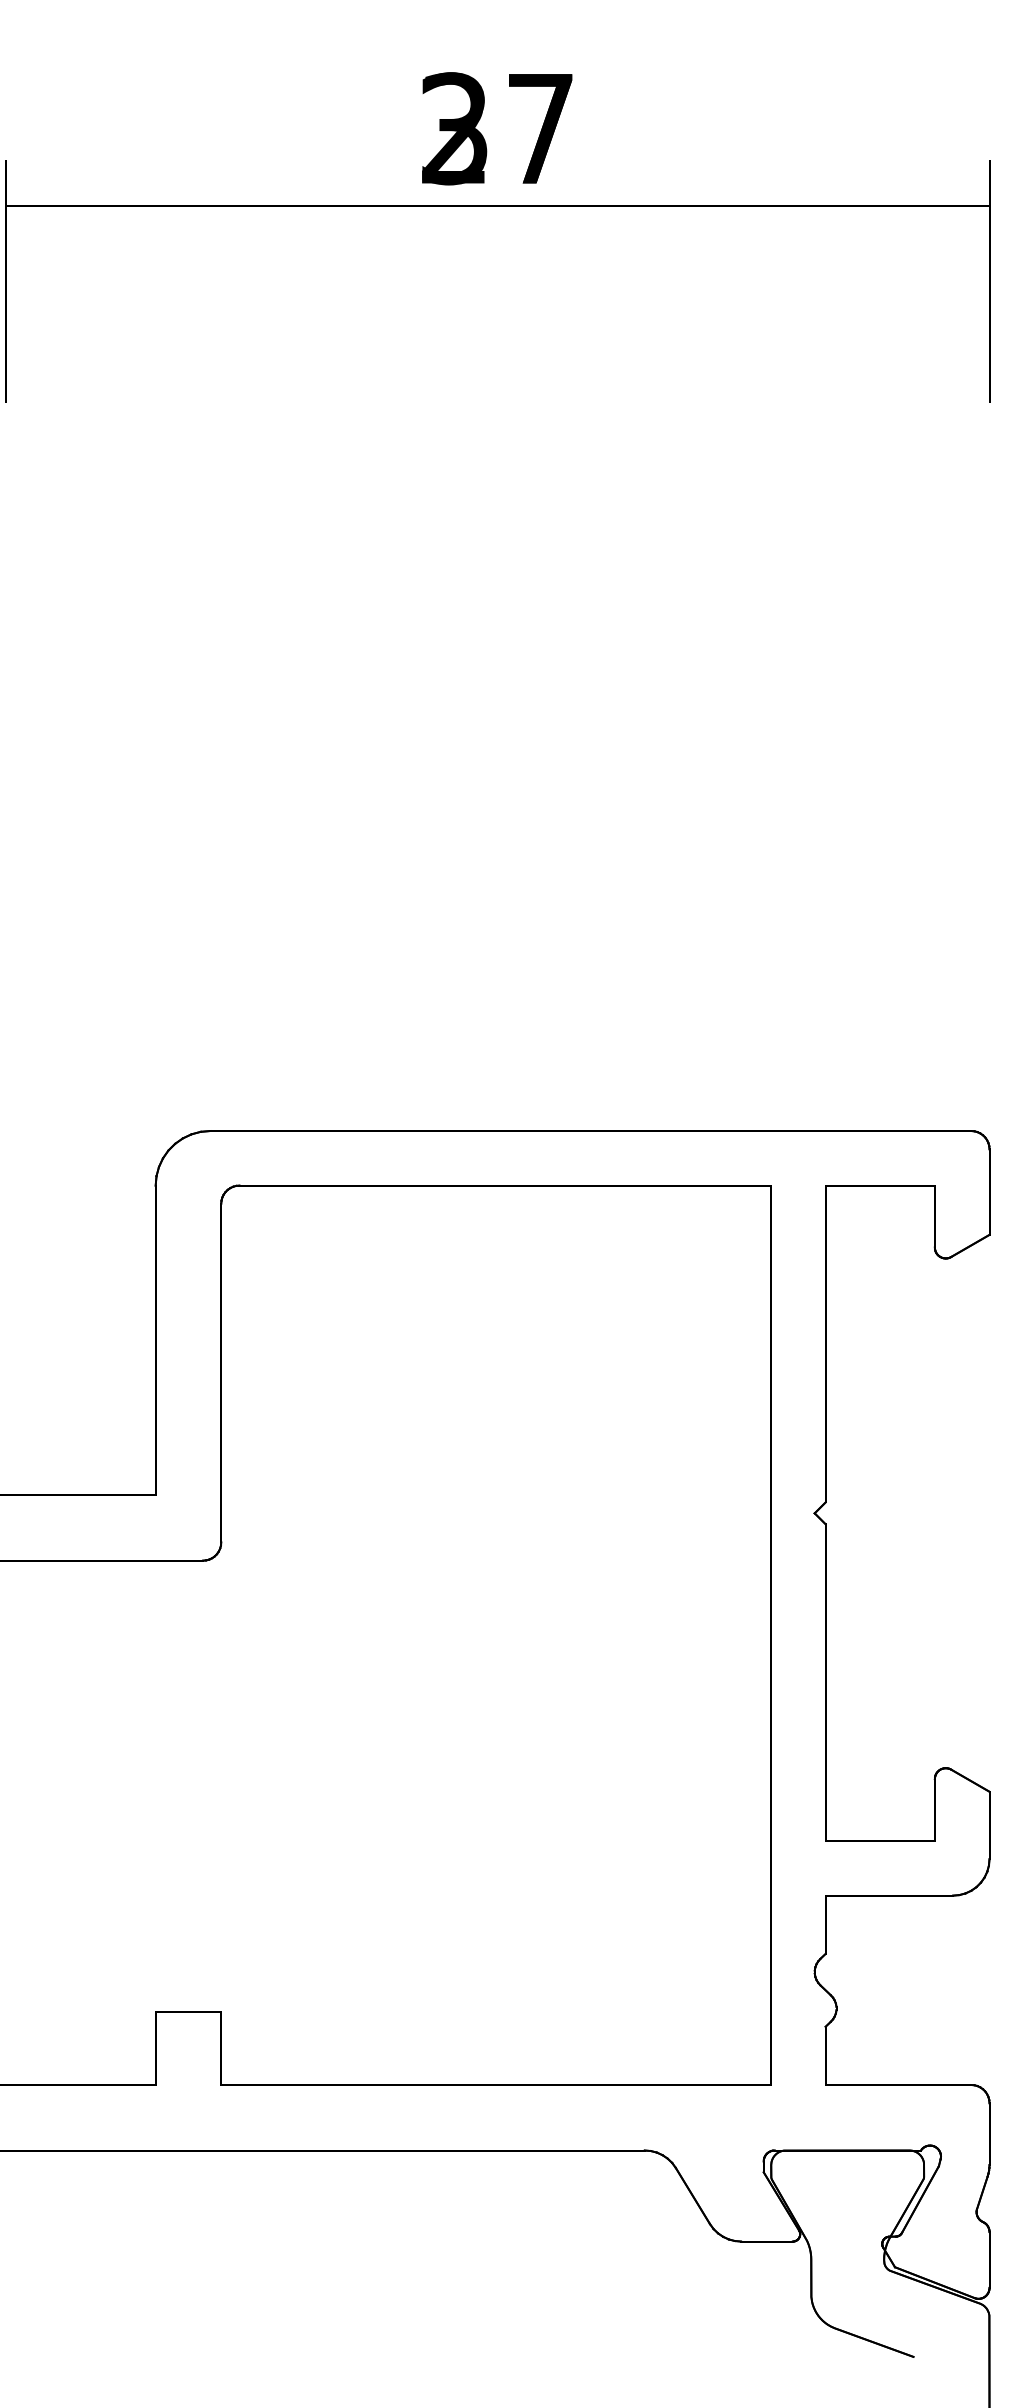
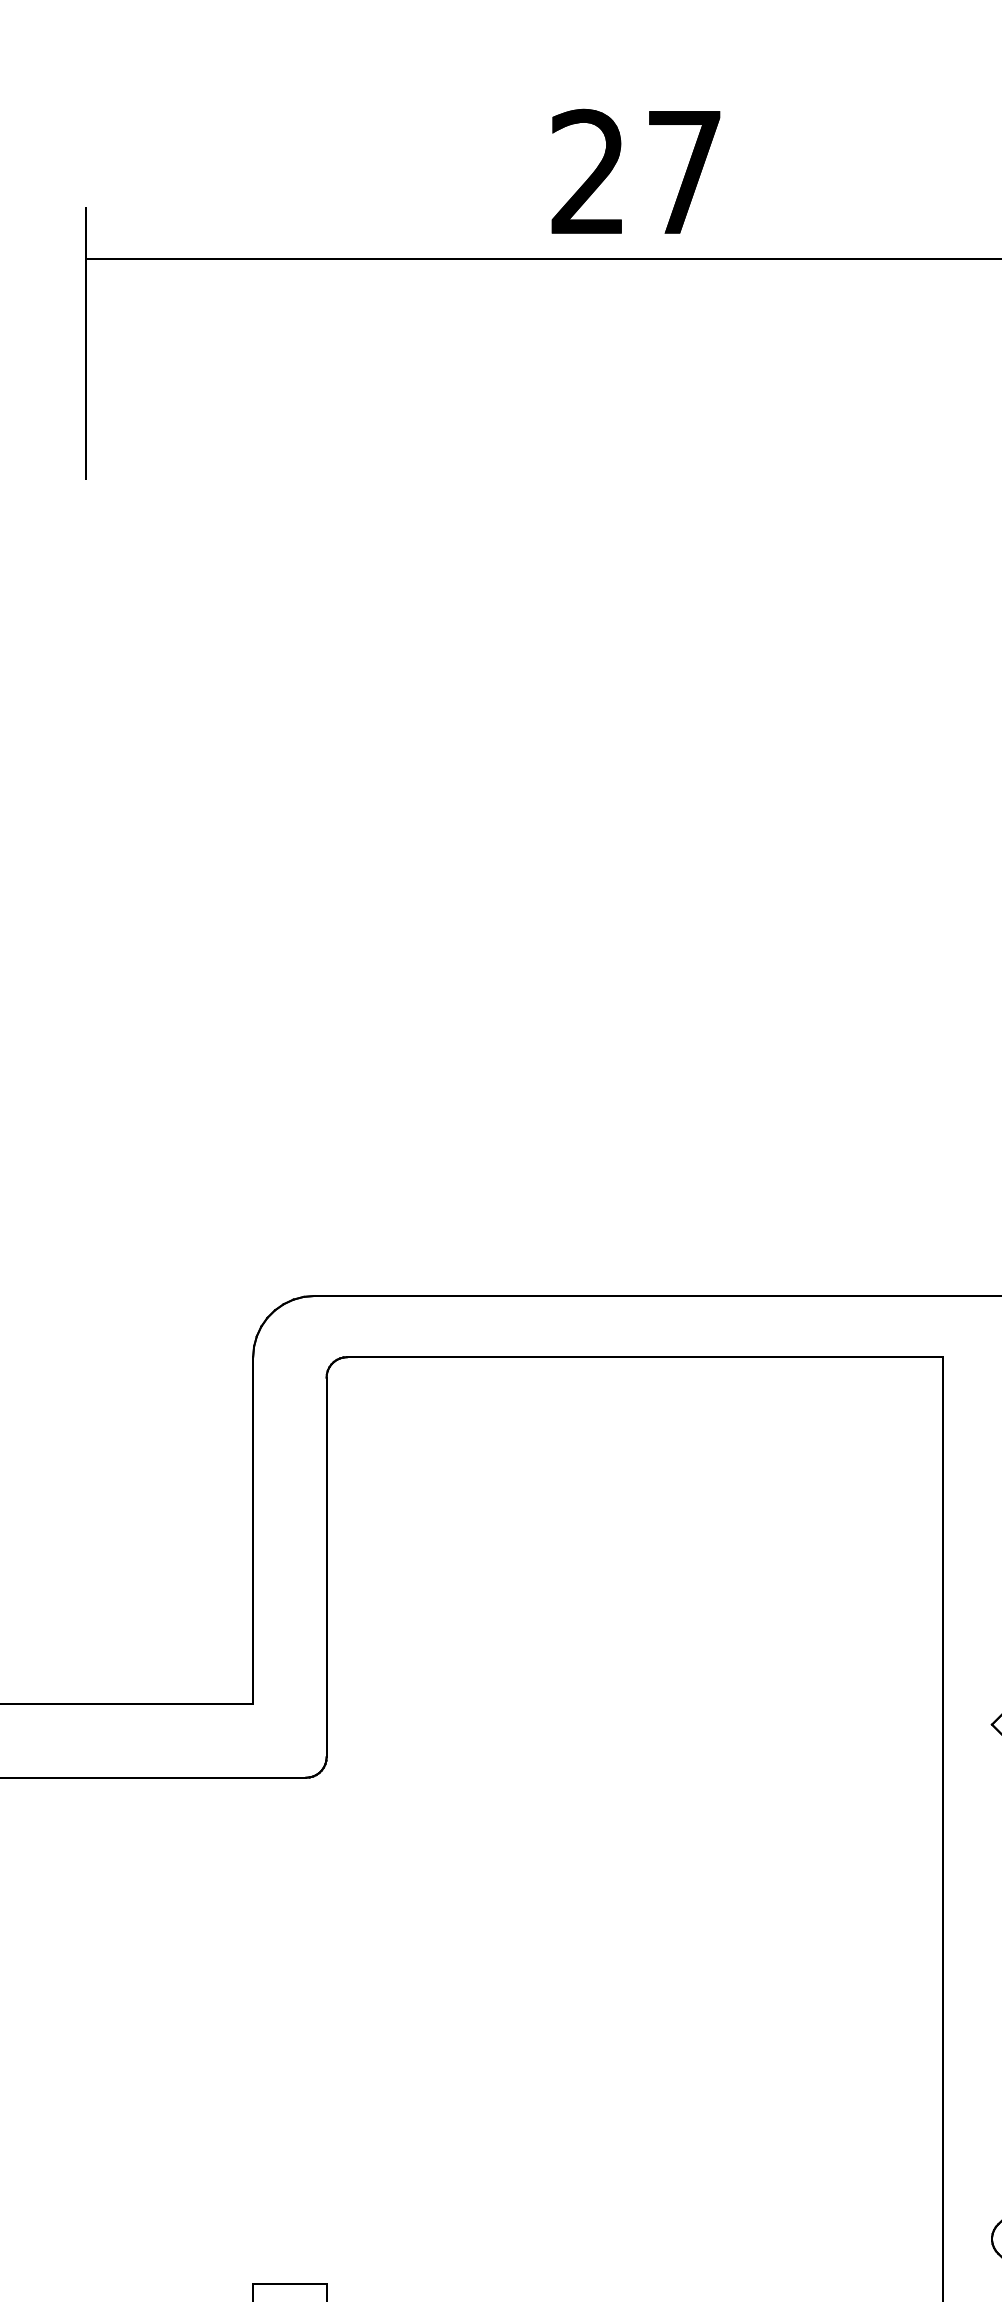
text: (454, 128) -> (588, 171), 37 -> 27

